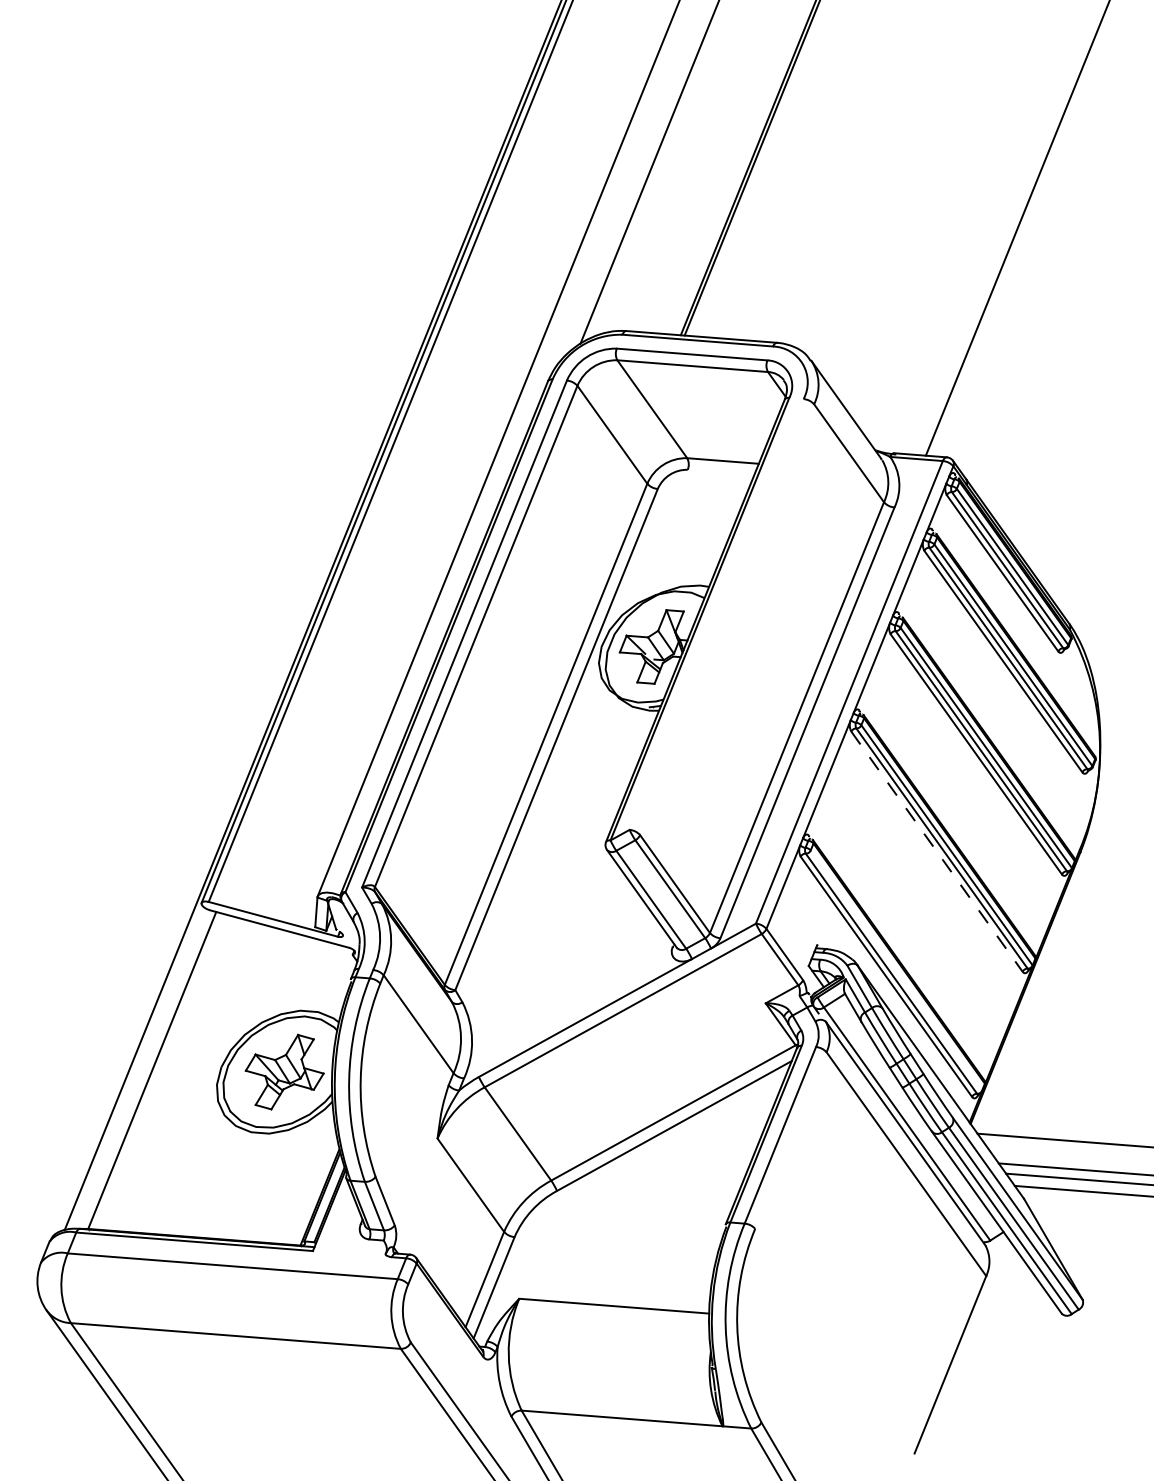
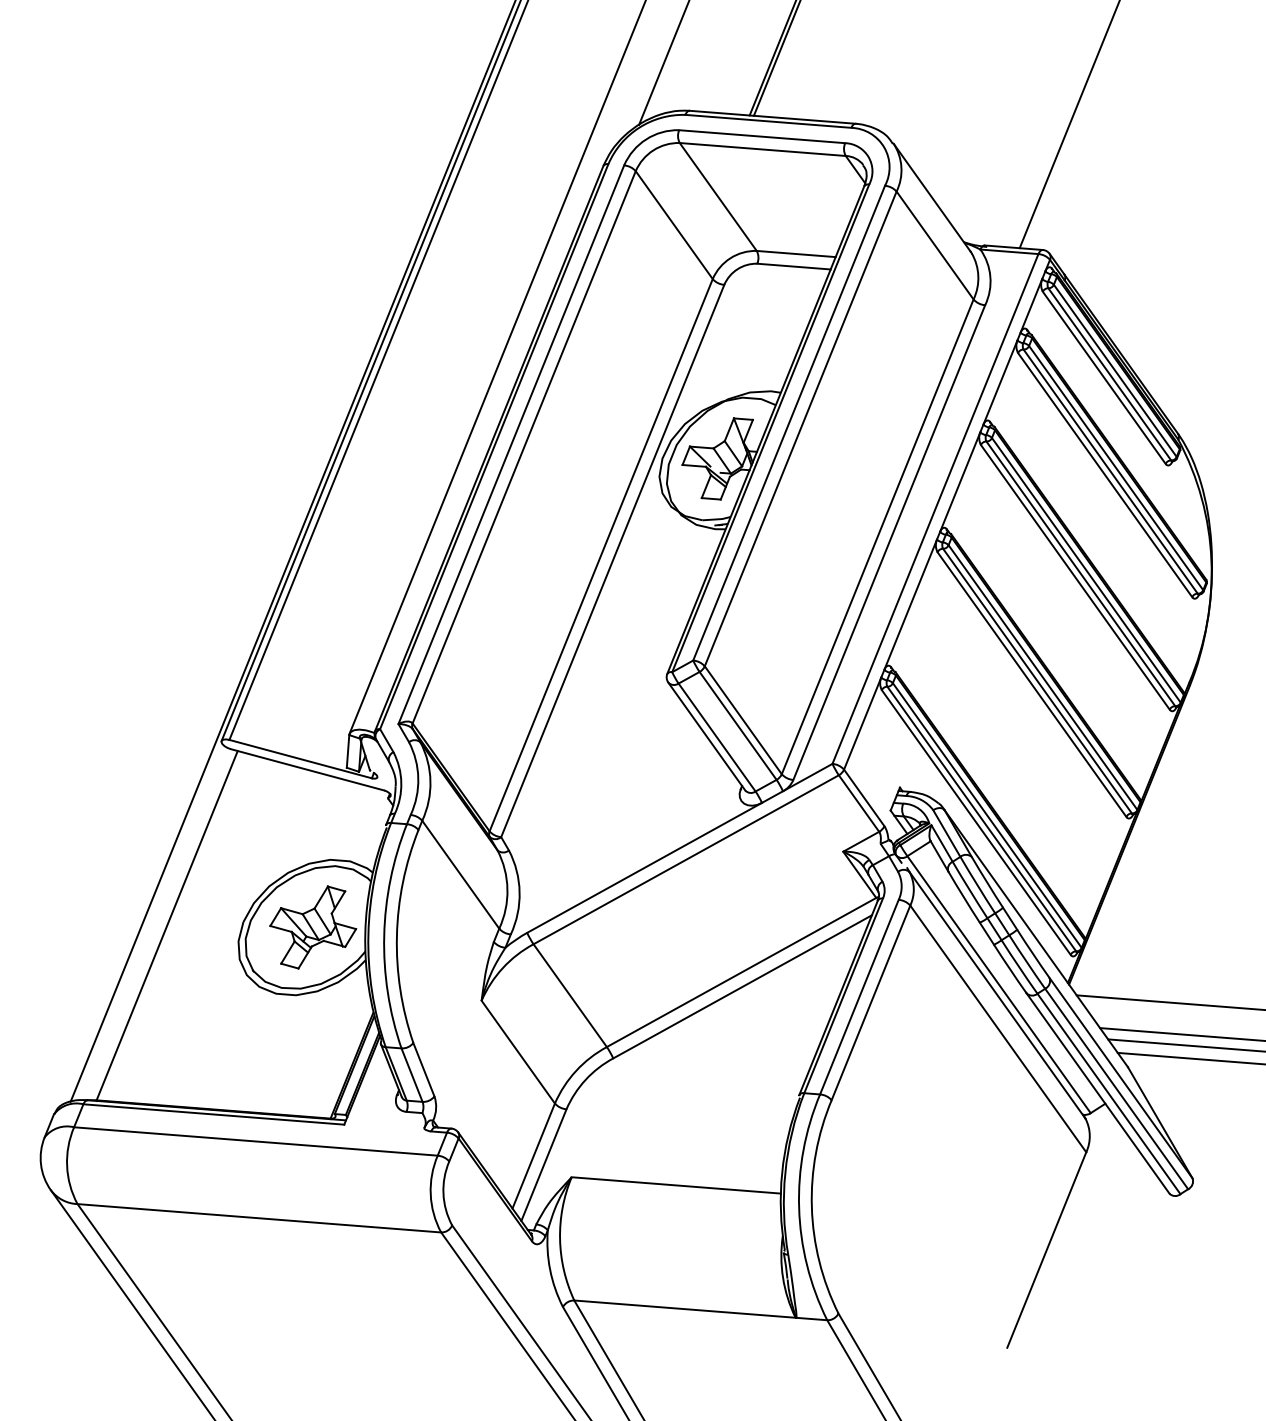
line: (720, 472) -> (793, 266), added
line: (716, 614) -> (788, 423), added
line: (727, 619) -> (801, 428), added
line: (937, 851) -> (1032, 684), dashed -> solid
line: (896, 970) -> (987, 815), added
line: (790, 1140) -> (870, 1002), added

